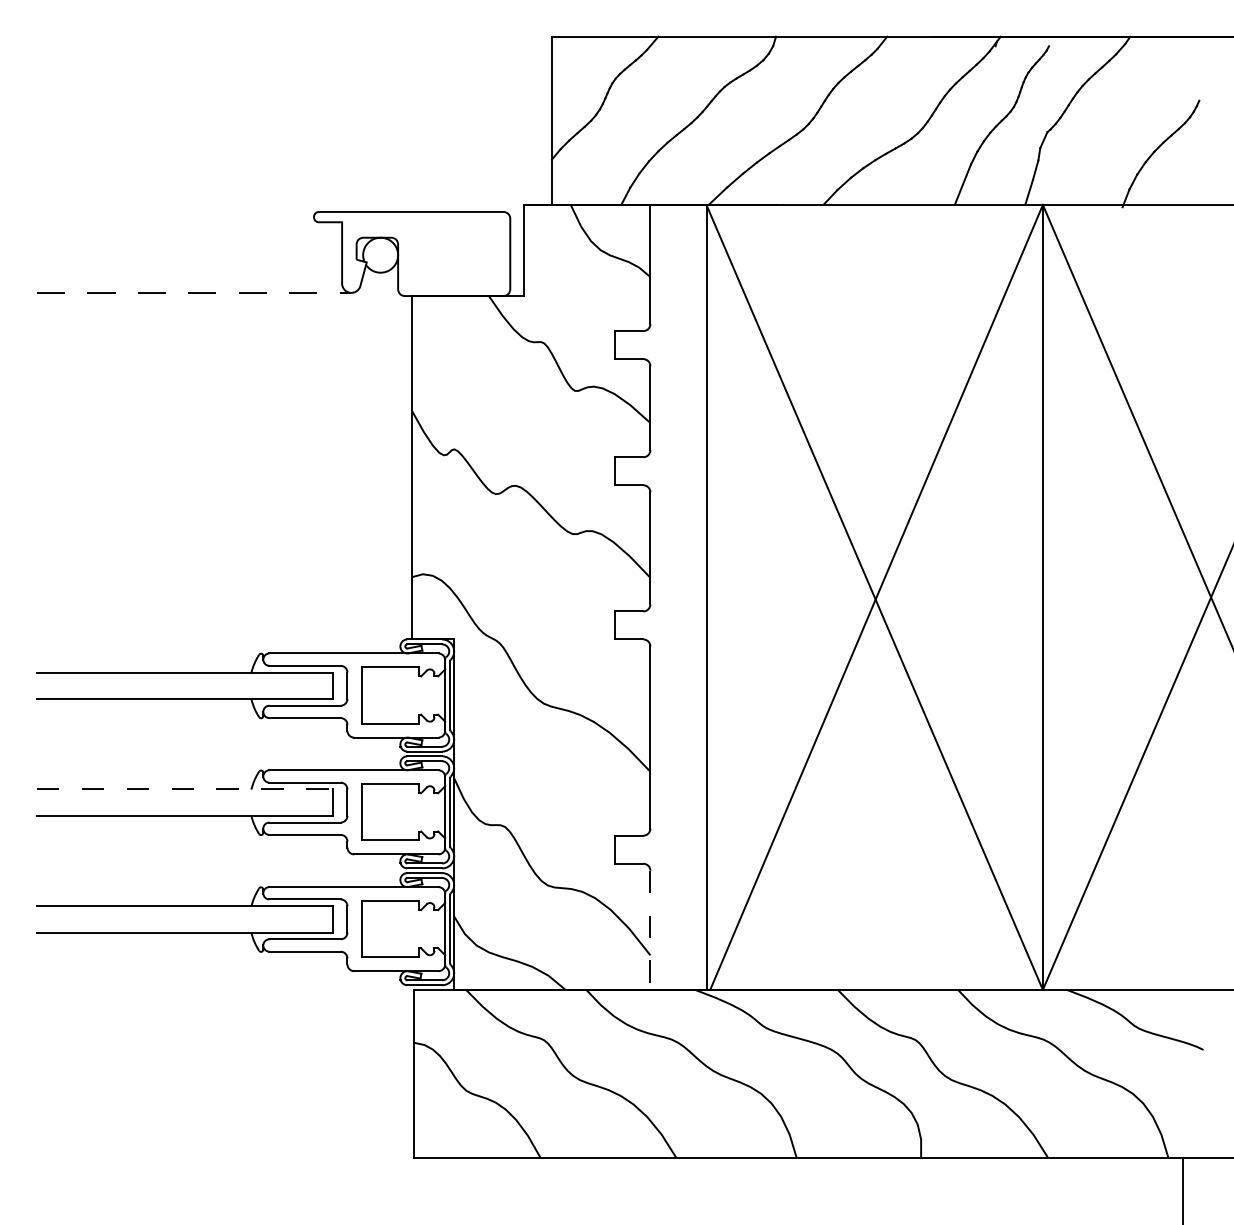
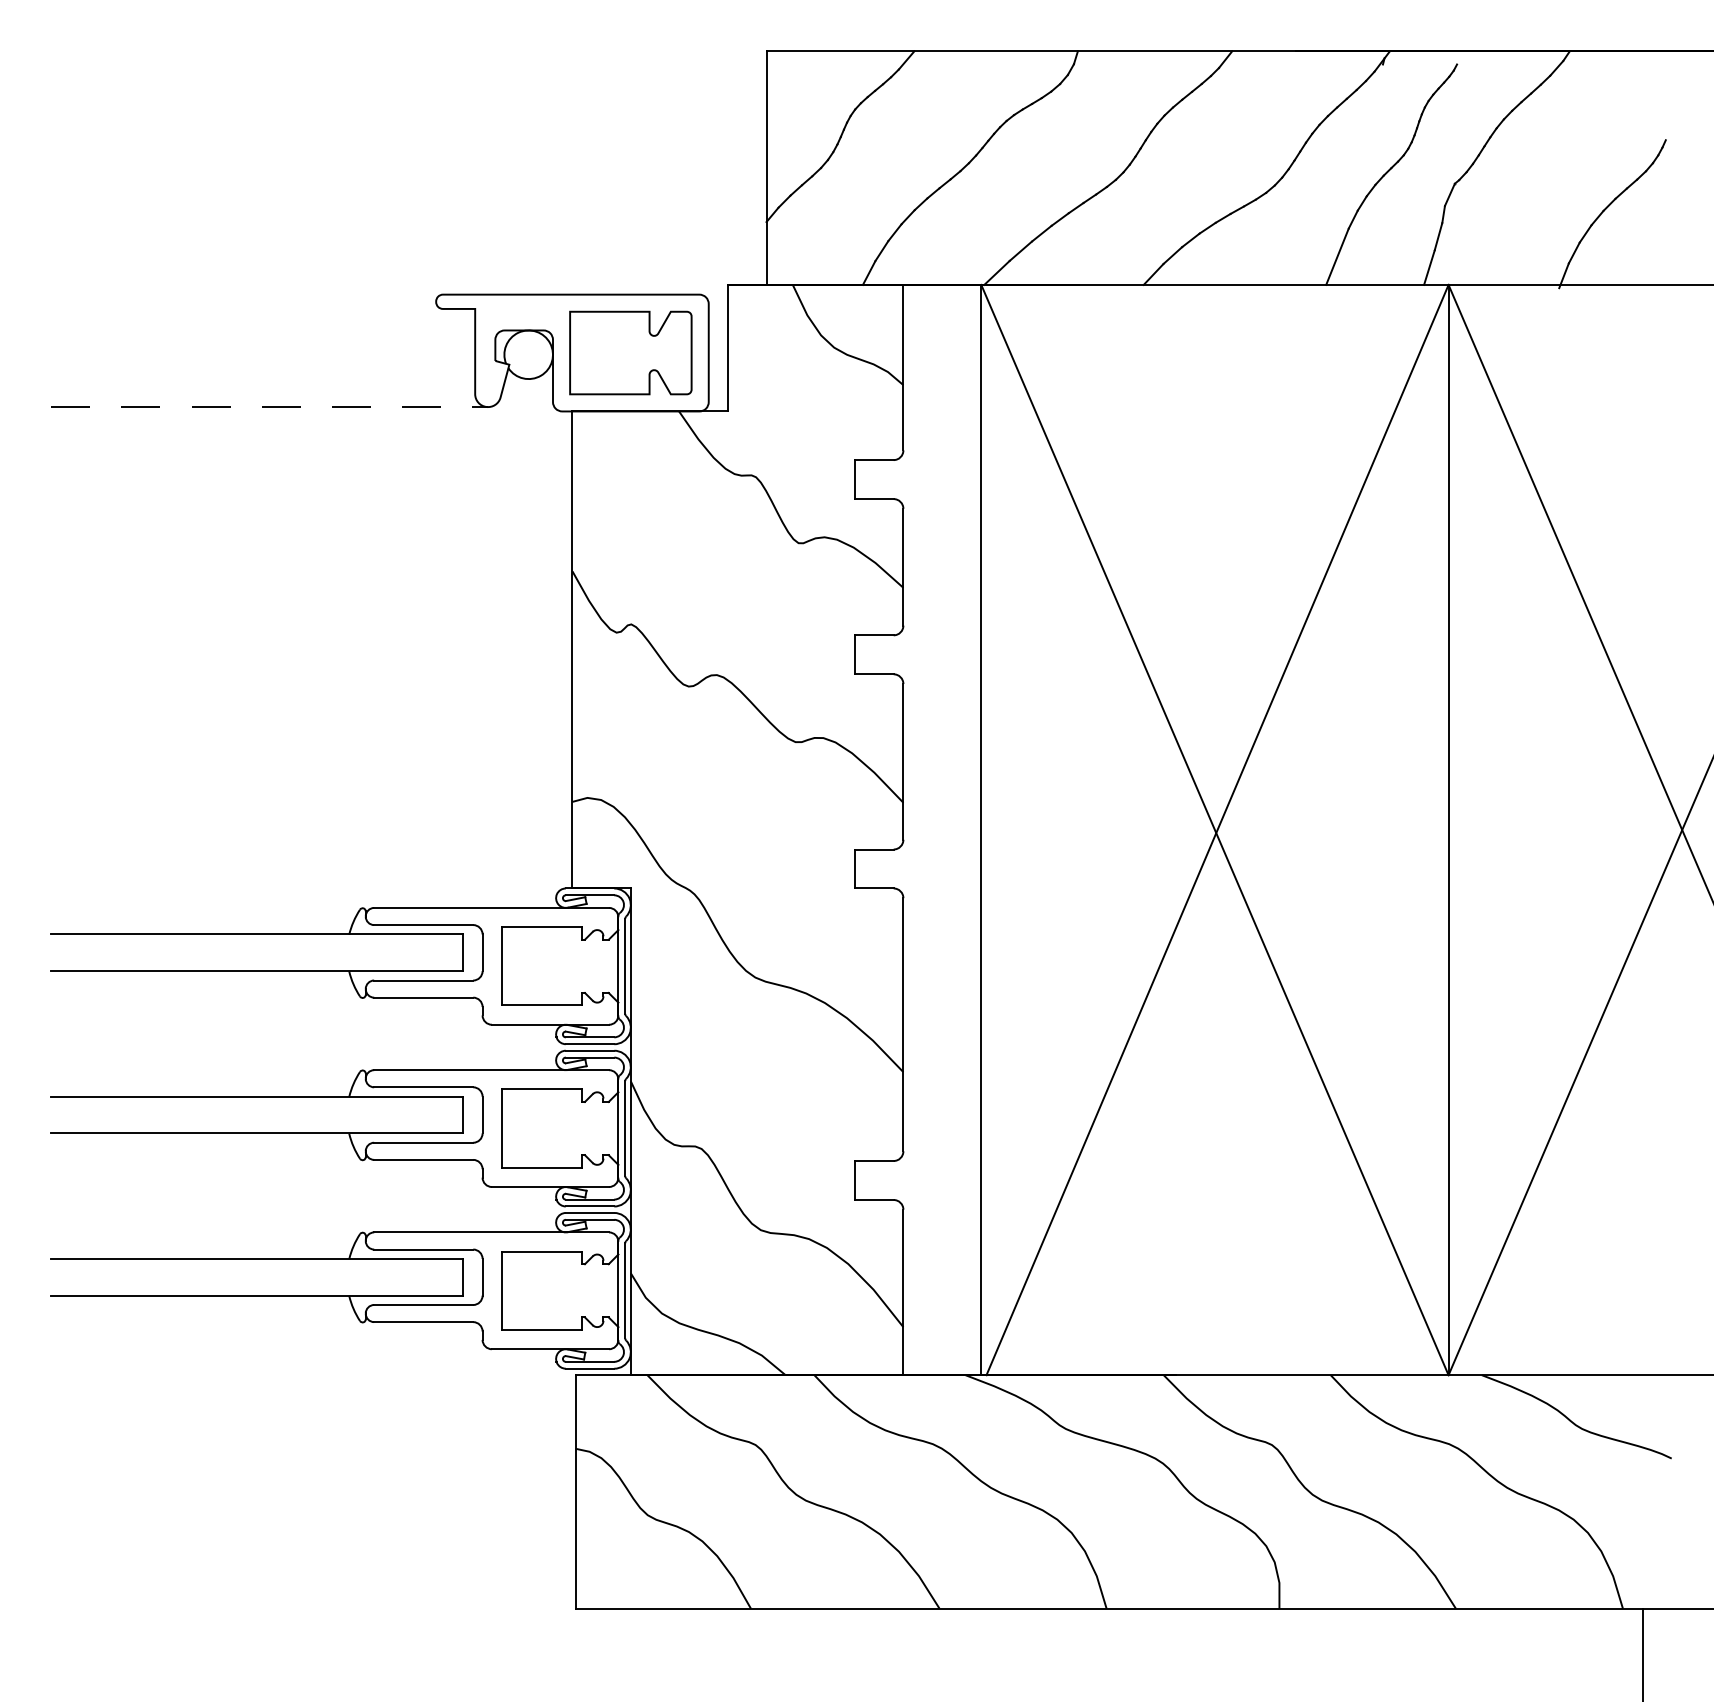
part: (453, 253) -> (629, 352), added
line: (185, 789) -> (257, 1096), dashed -> solid
line: (650, 930) -> (903, 1292), dashed -> solid

